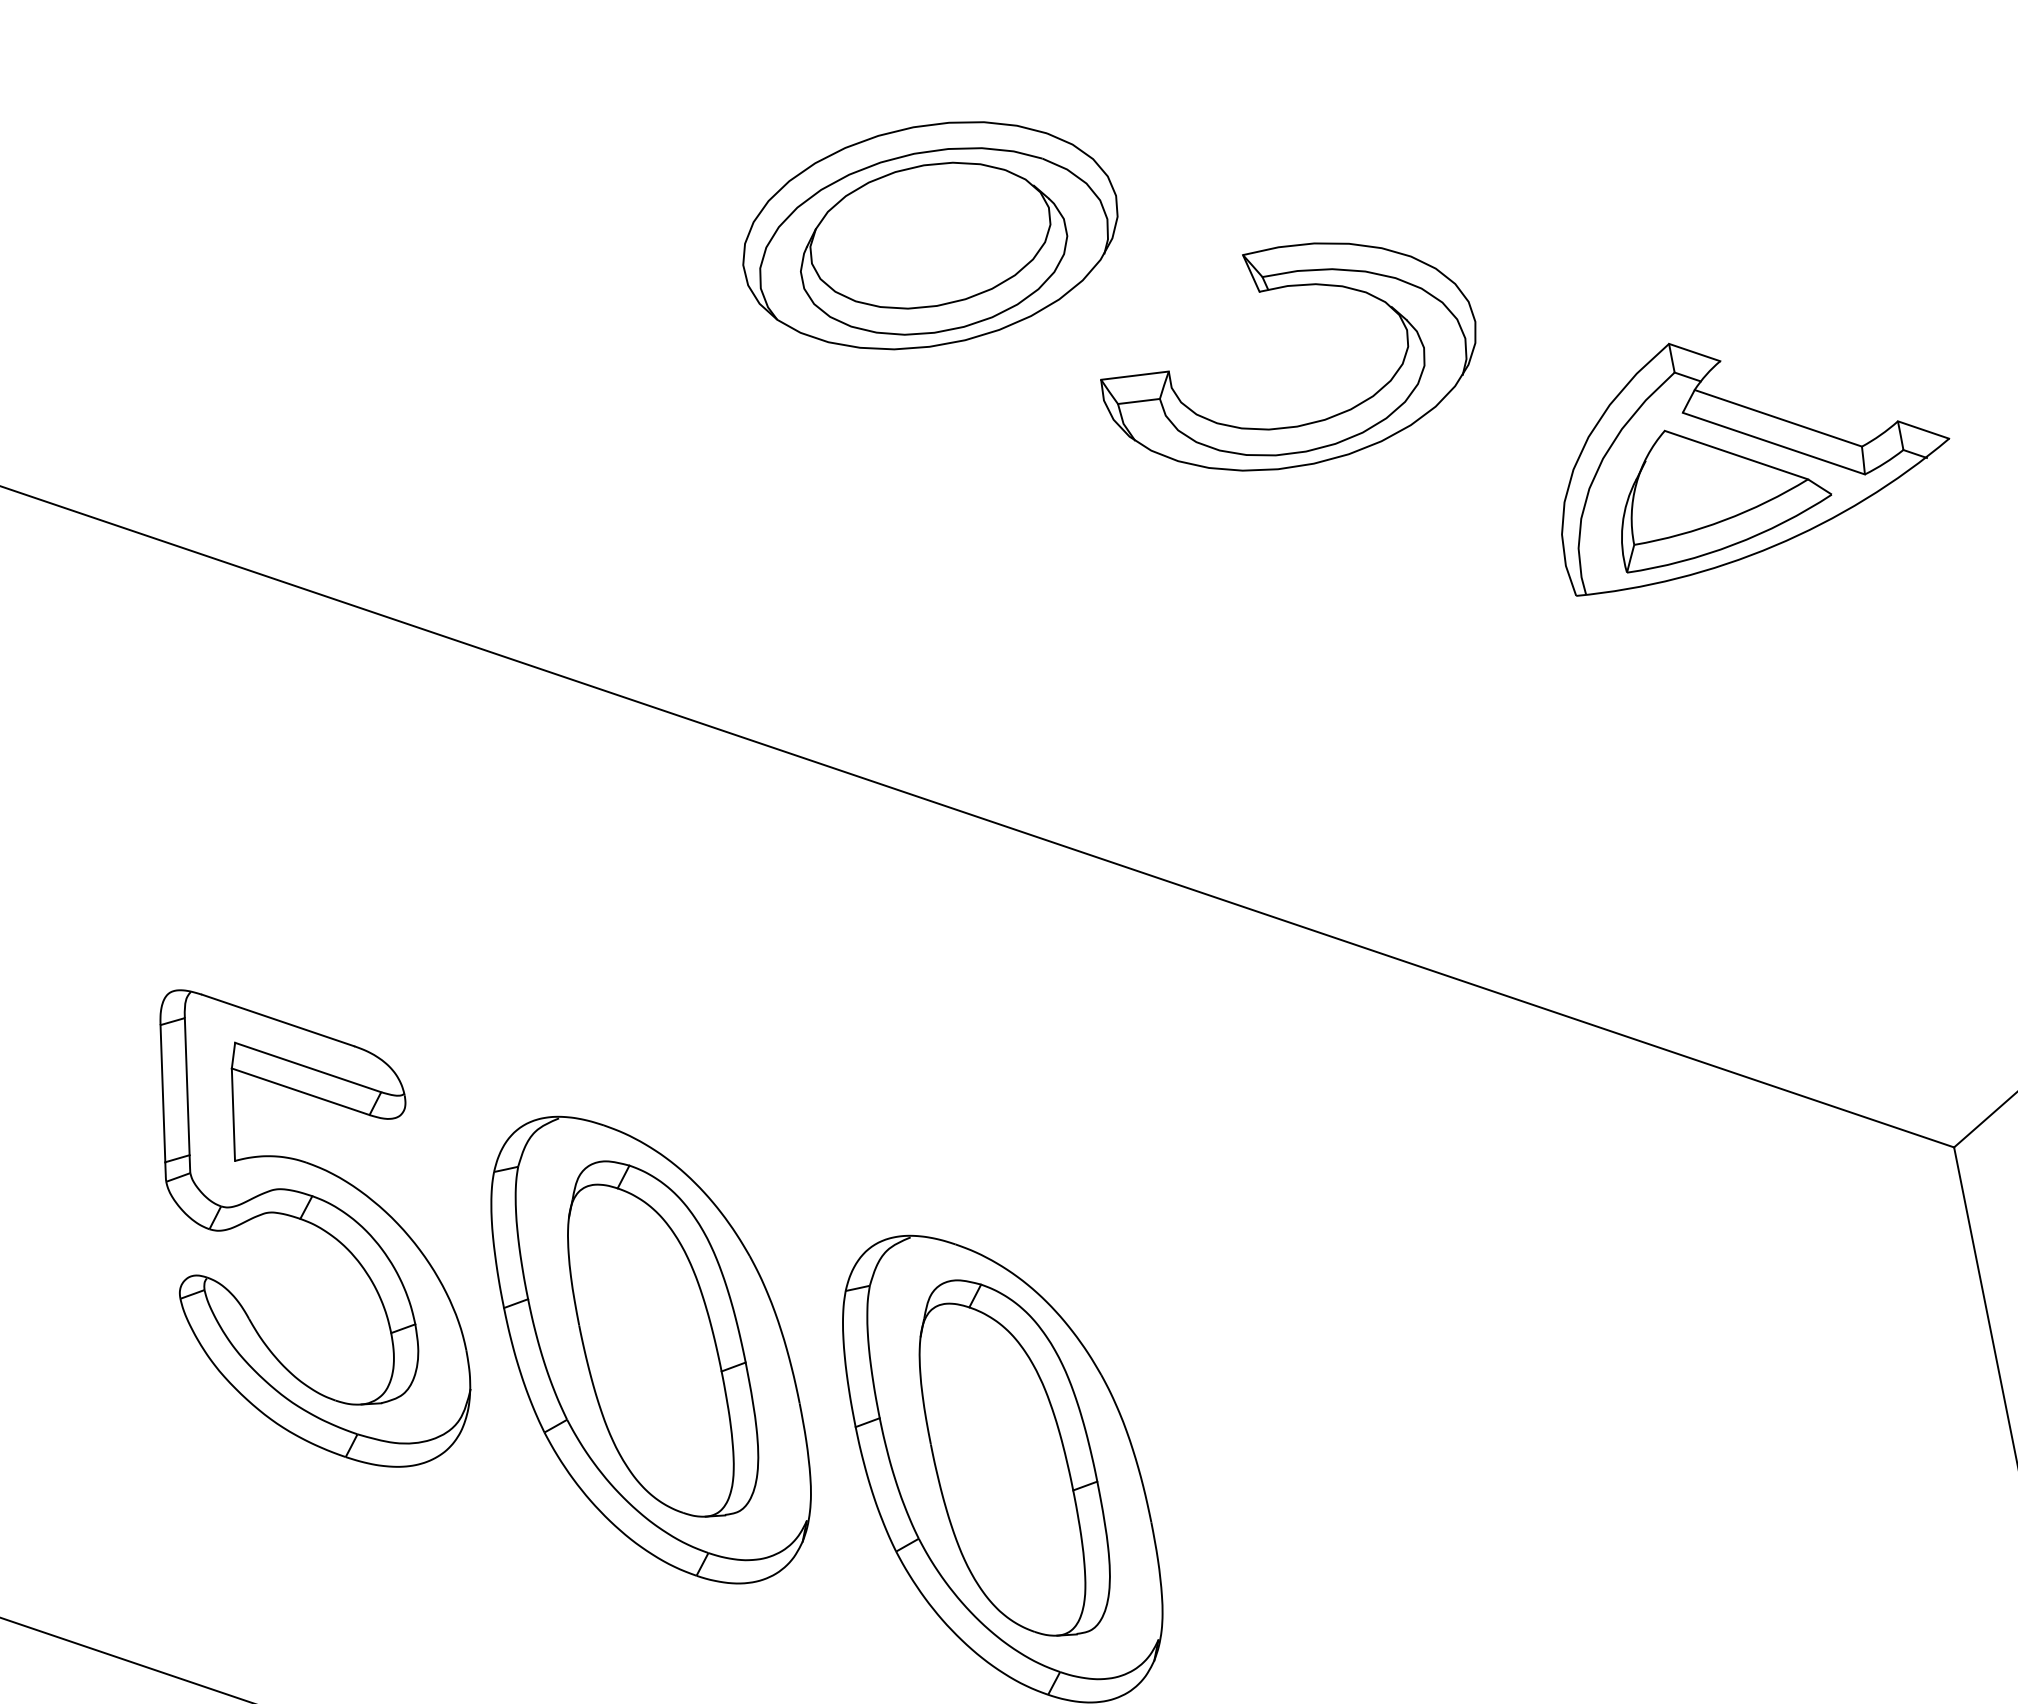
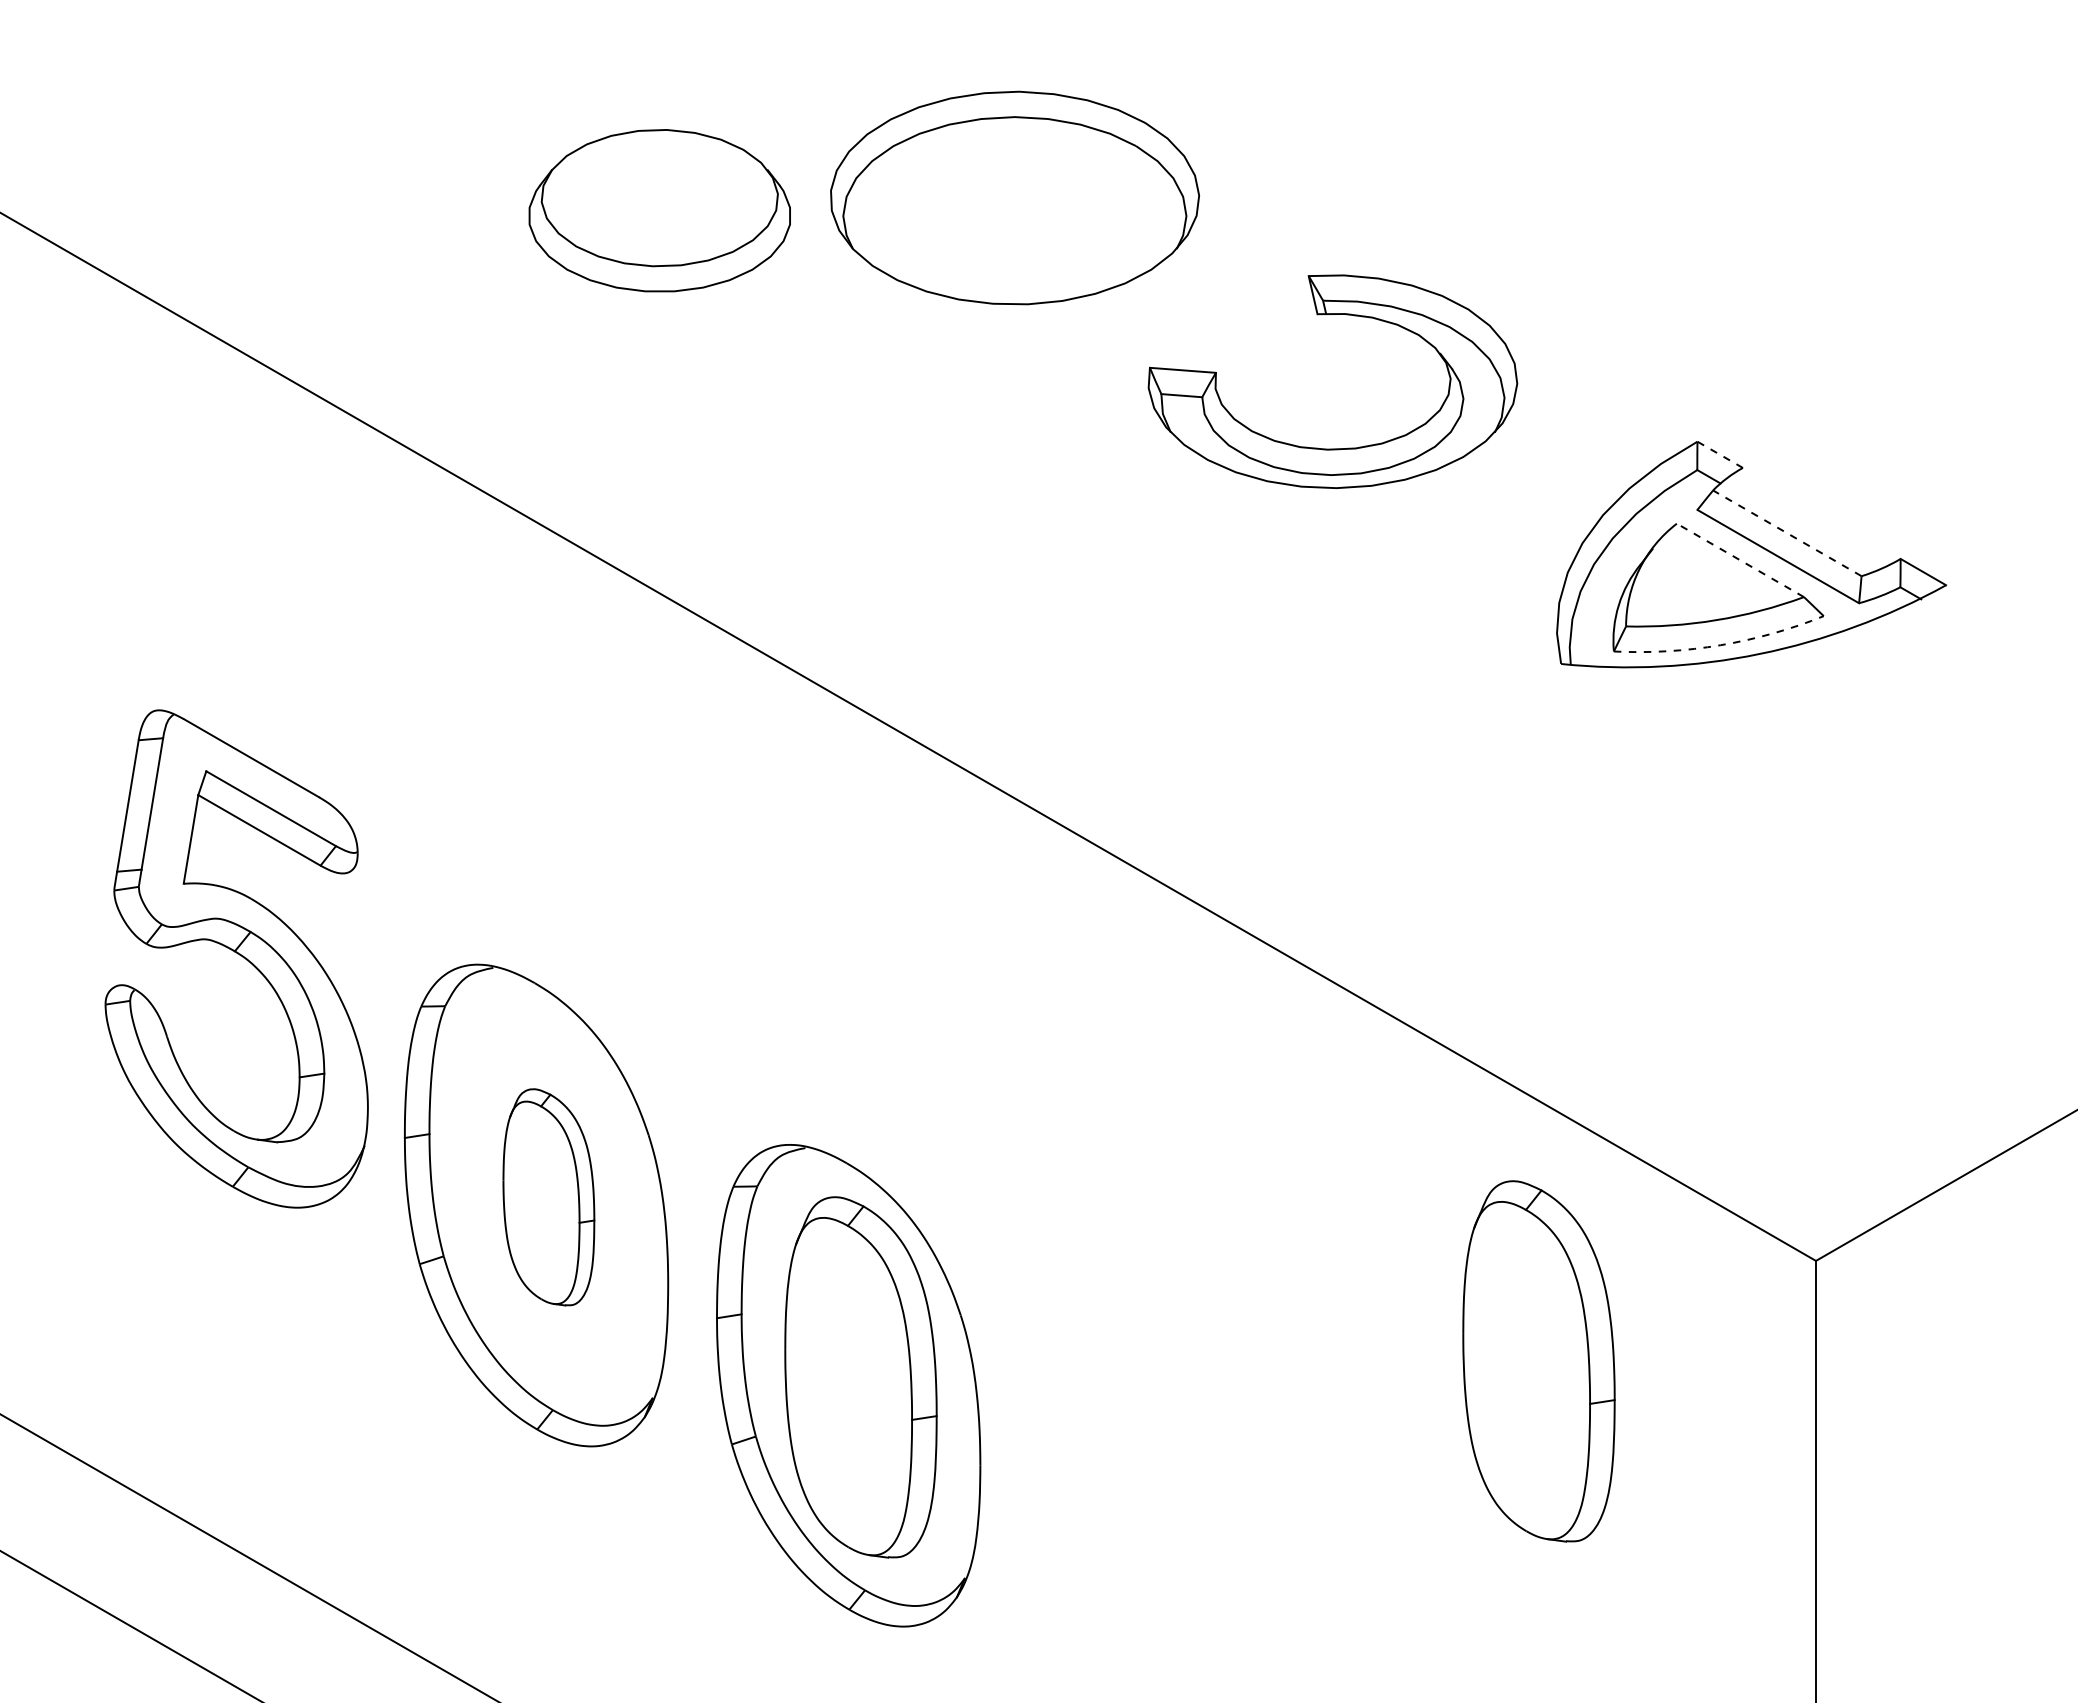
part: (932, 248) -> (659, 210), moved
line: (1693, 352) -> (1719, 454), solid -> dashed
line: (1778, 418) -> (1787, 533), solid -> dashed
line: (1736, 455) -> (1740, 560), solid -> dashed
arc: (1733, 545) -> (1720, 645), solid -> dashed
part: (303, 1225) -> (236, 958), moved
part: (1694, 1305) -> (1538, 1361), added
part: (661, 1339) -> (548, 1197), size x0.6

